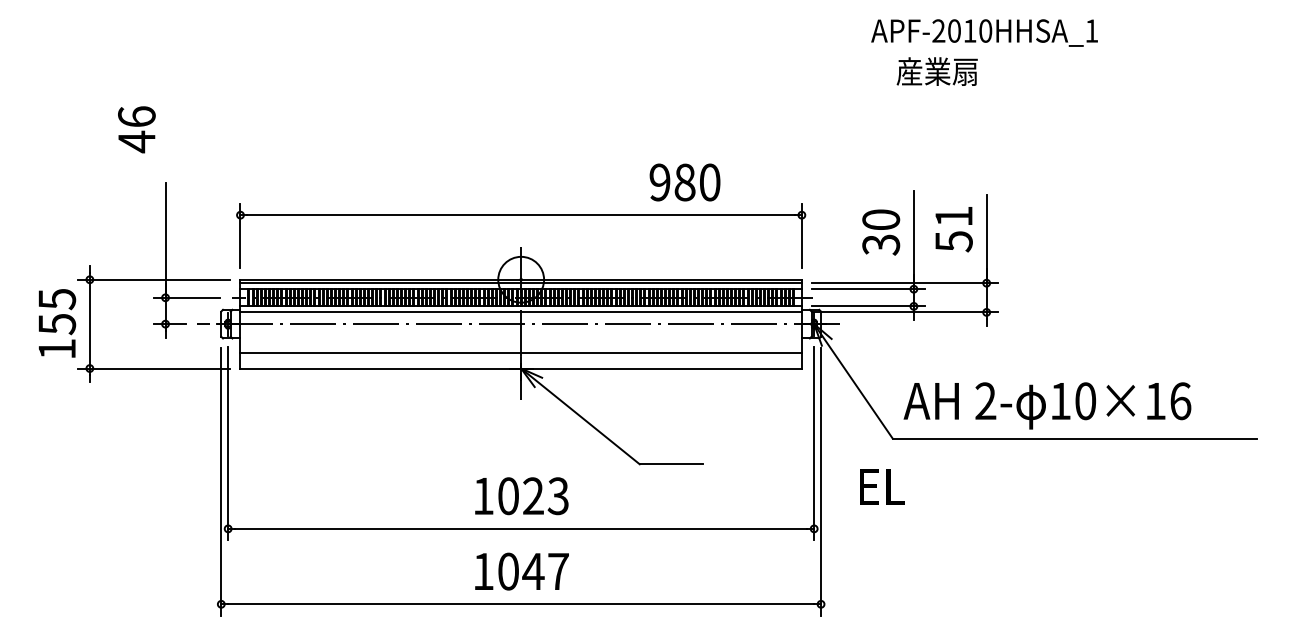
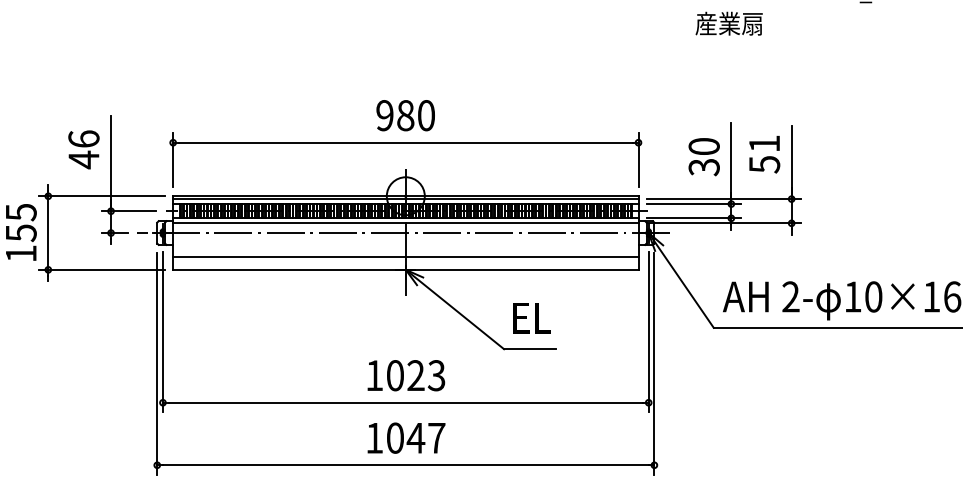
text: (936, 71) -> (728, 23), moved
text: (136, 129) -> (83, 149), moved
text: (684, 182) -> (405, 115), moved
text: (882, 486) -> (532, 317), moved

